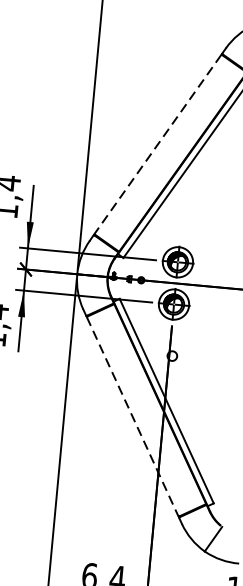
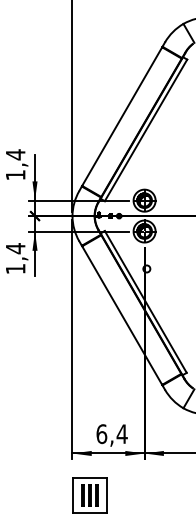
line: (158, 144) -> (122, 116), dashed -> solid
line: (133, 416) -> (122, 315), dashed -> solid

